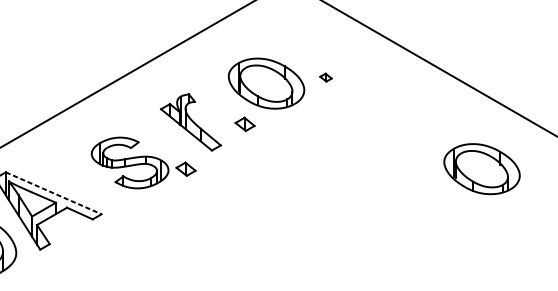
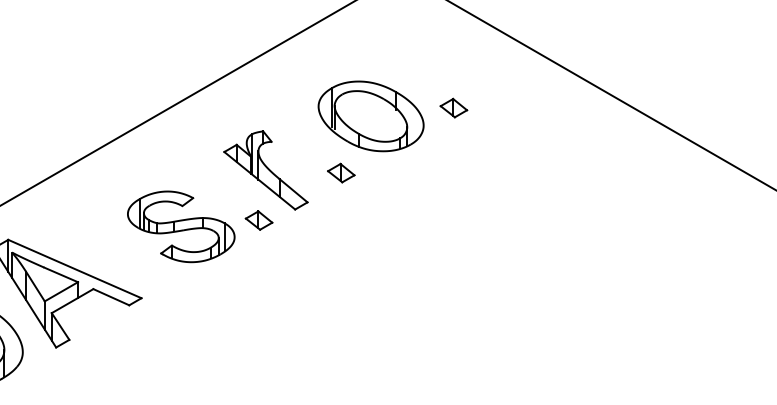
part: (325, 77) -> (453, 107), size x1.67
part: (185, 169) -> (258, 220), moved
part: (481, 169) -> (670, 235), removed
line: (53, 193) -> (74, 269), dashed -> solid

